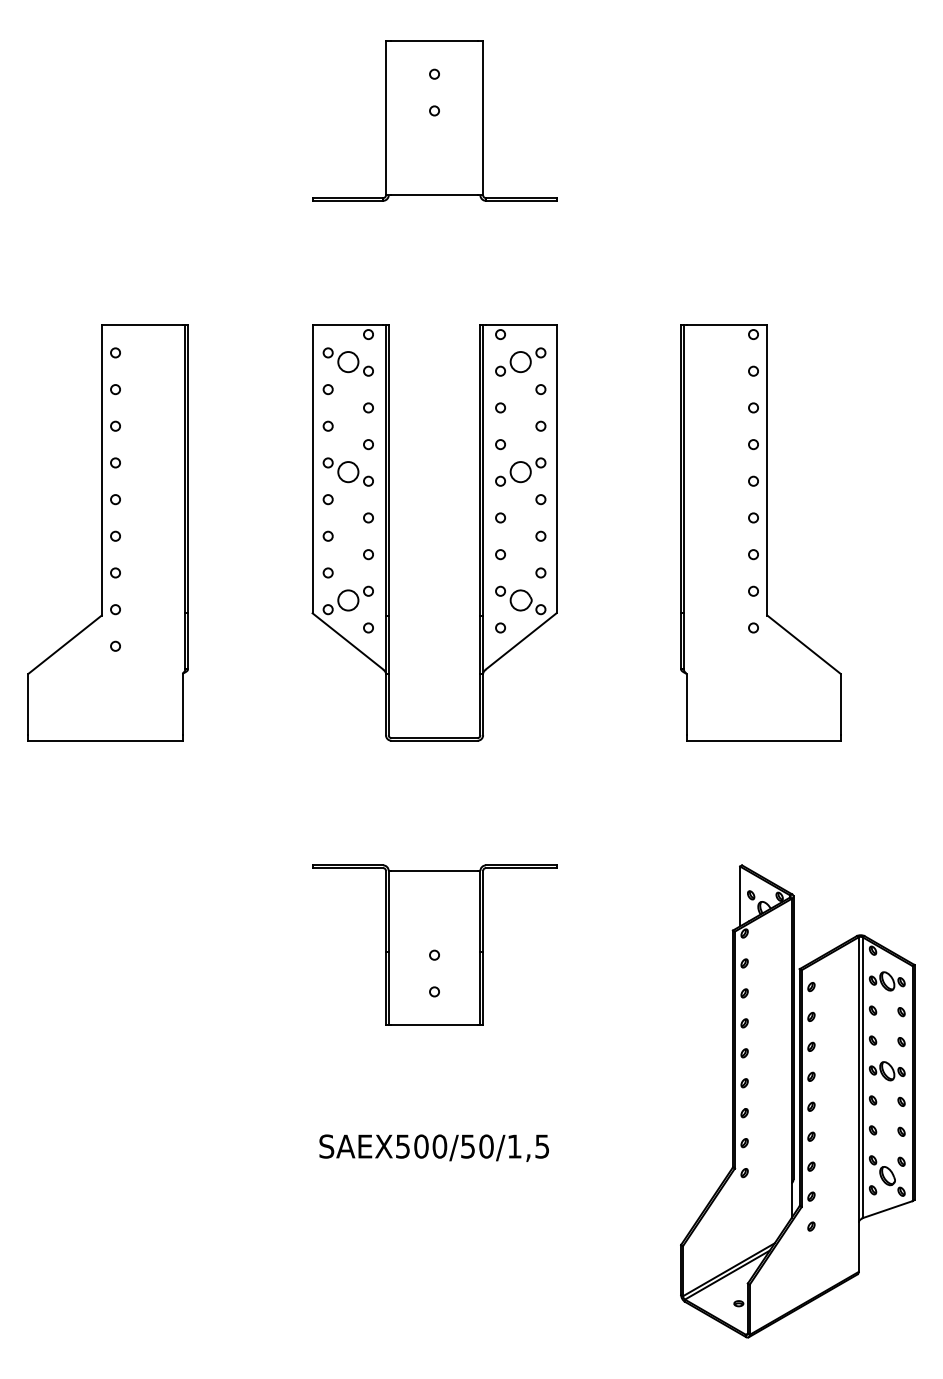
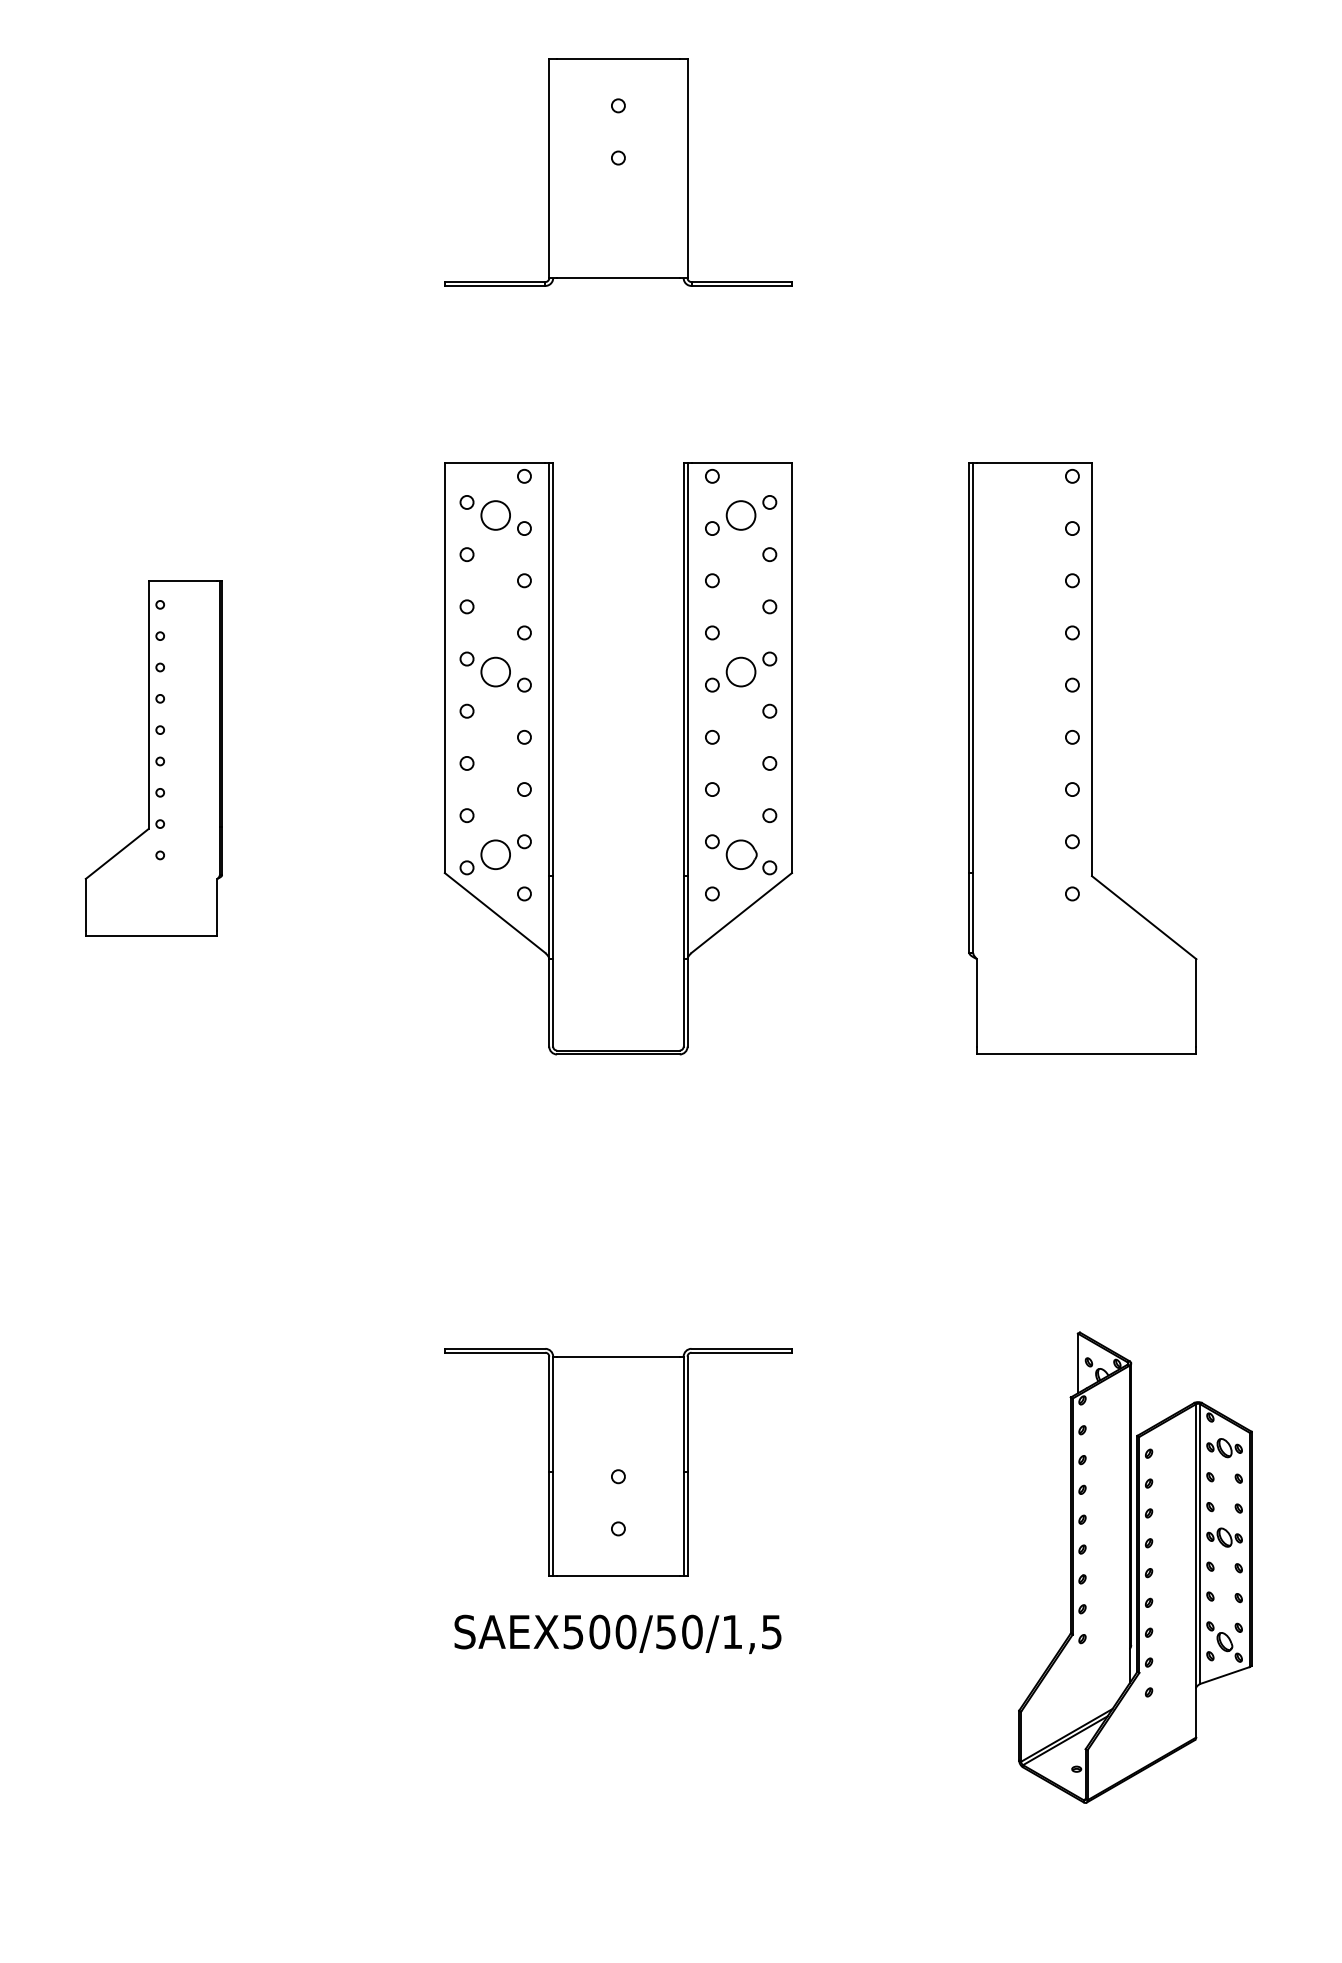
part: (107, 532) -> (153, 758), size x0.6
part: (434, 945) -> (618, 1462), moved
part: (797, 1101) -> (1135, 1567), size x0.7

